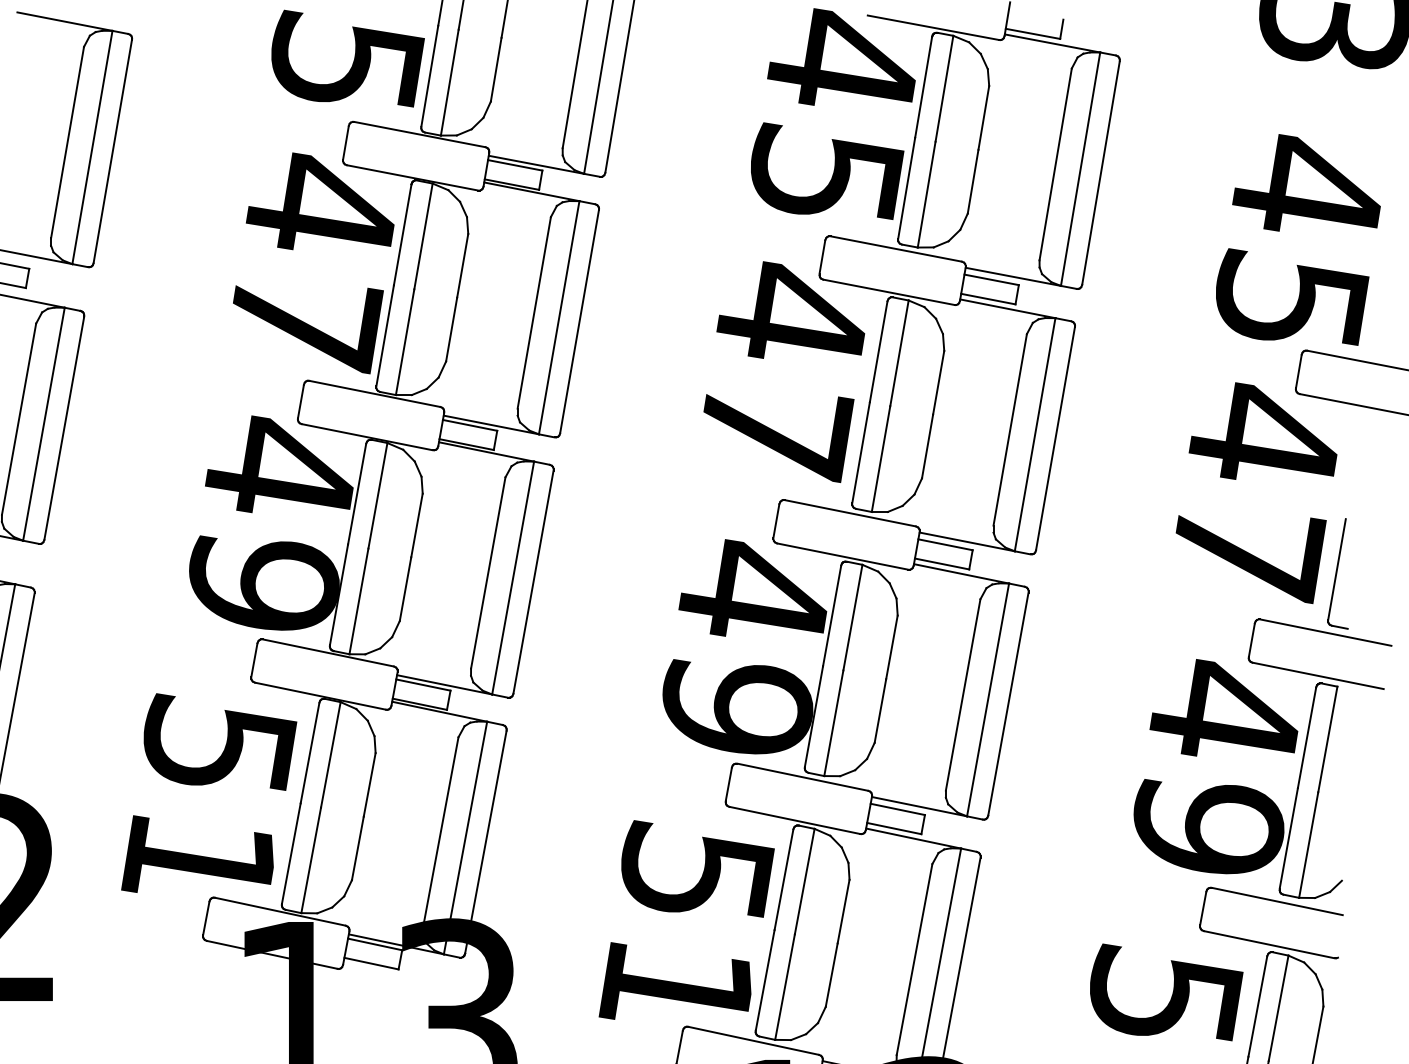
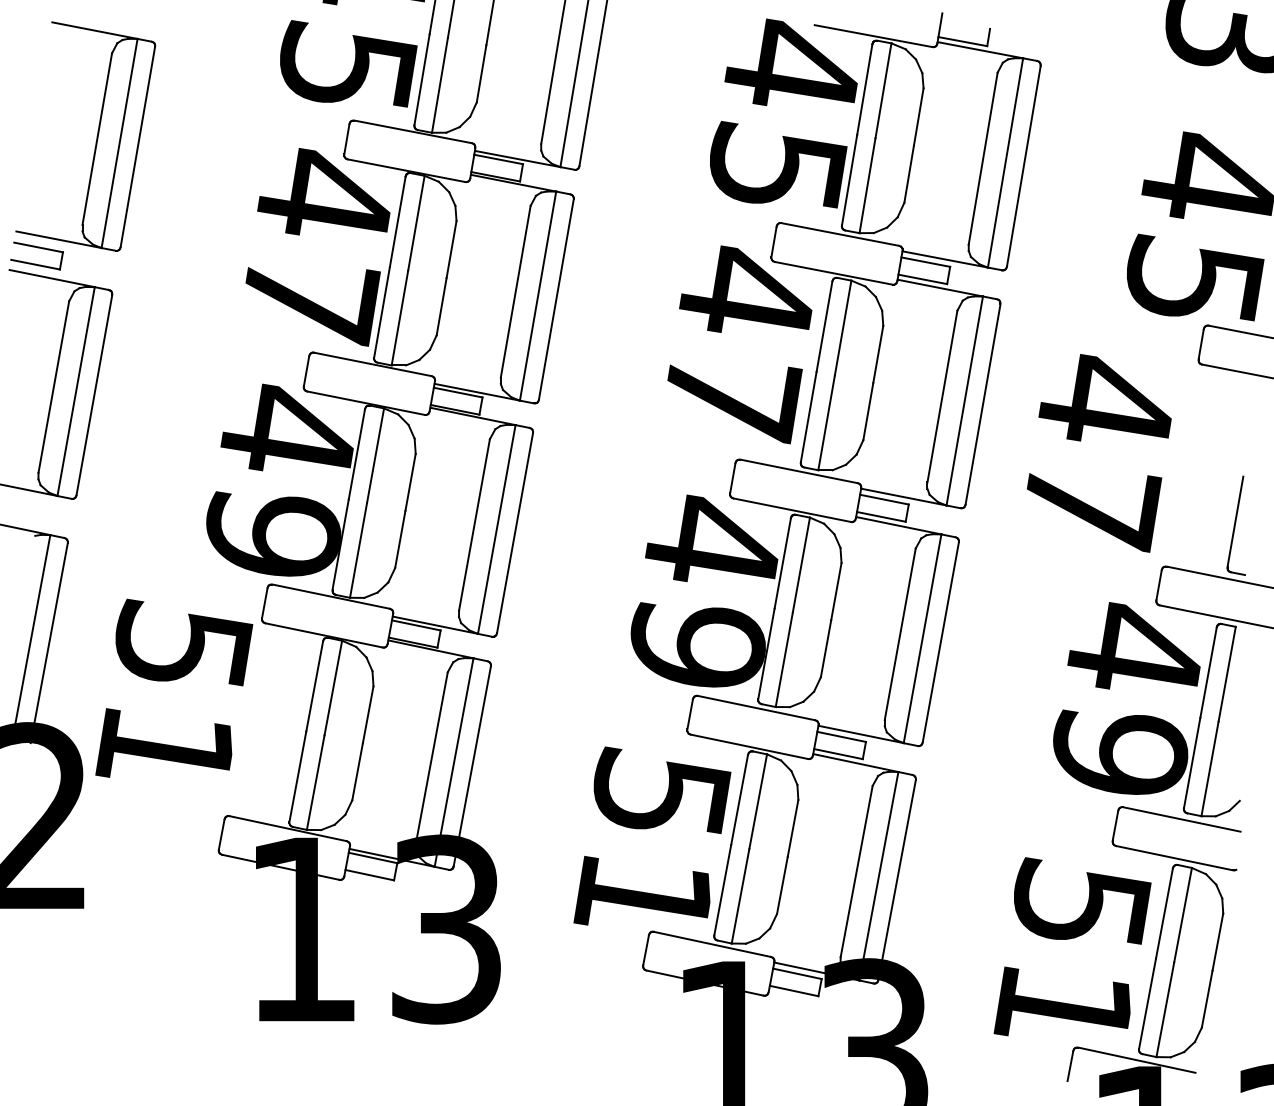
text: (1256, 493) -> (1099, 453), moved
text: (209, 792) -> (174, 687), moved

